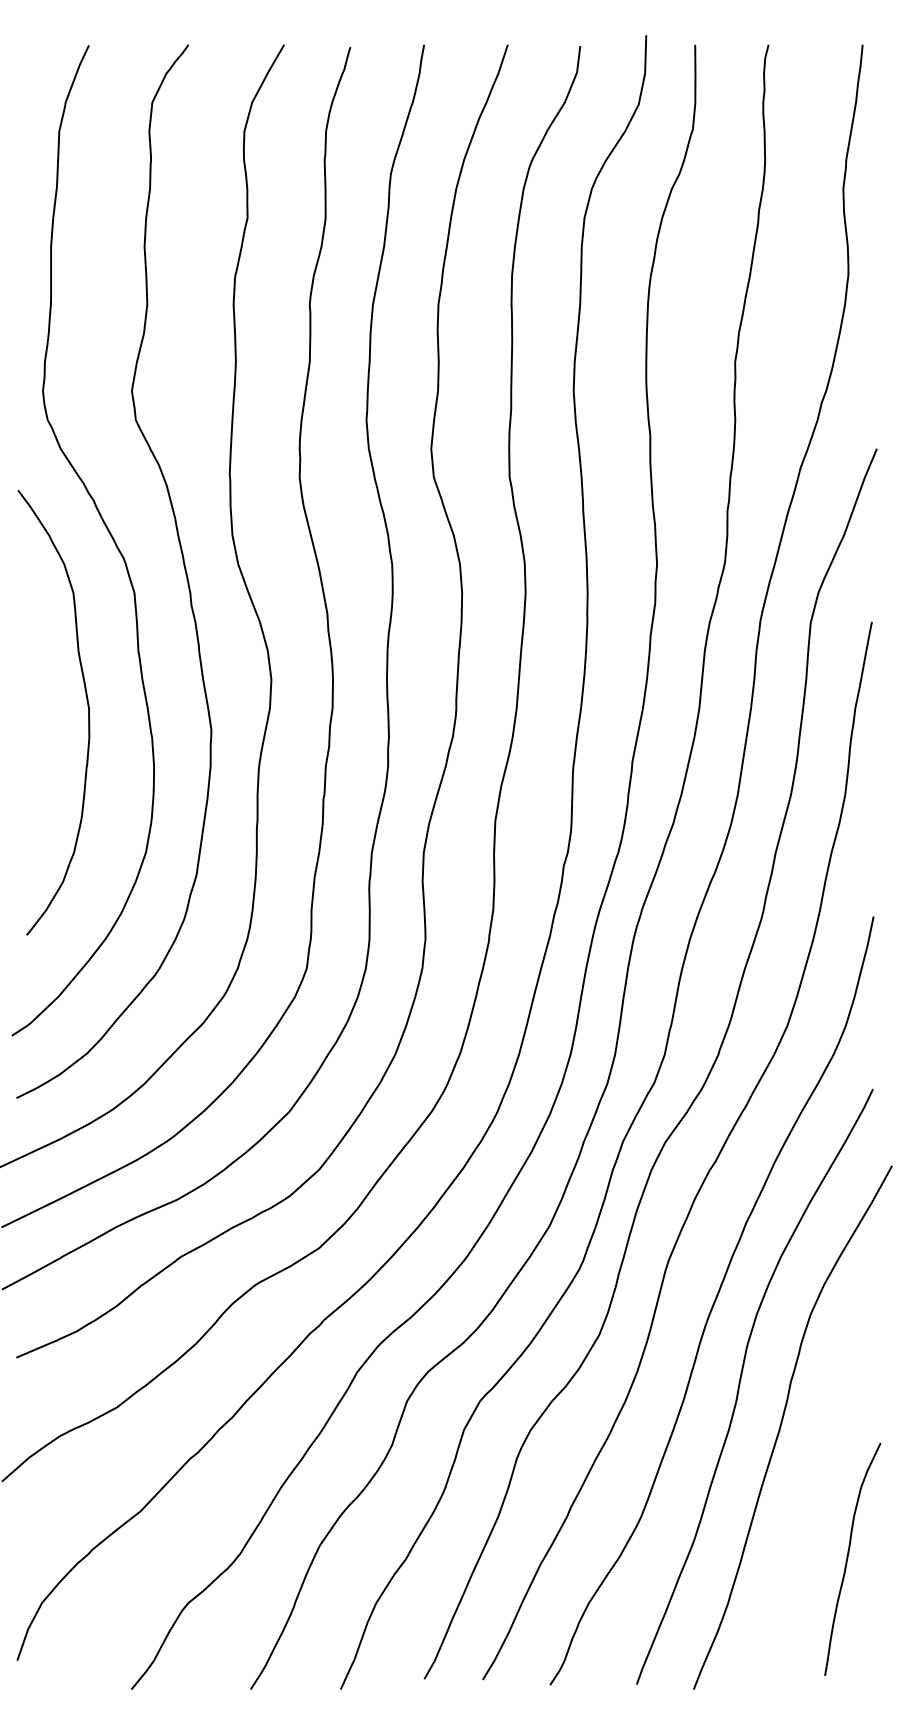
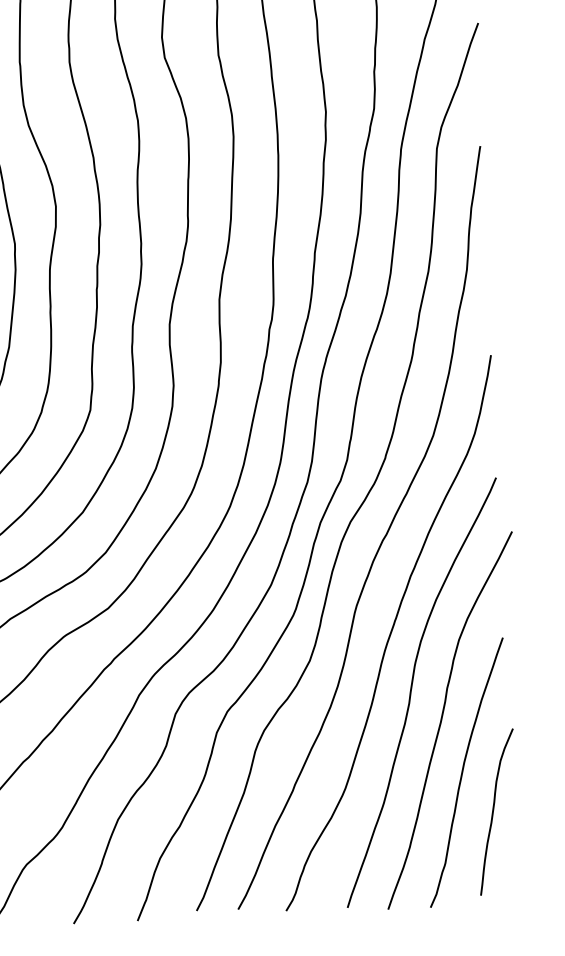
curve: (808, 1498) -> (463, 770), added

